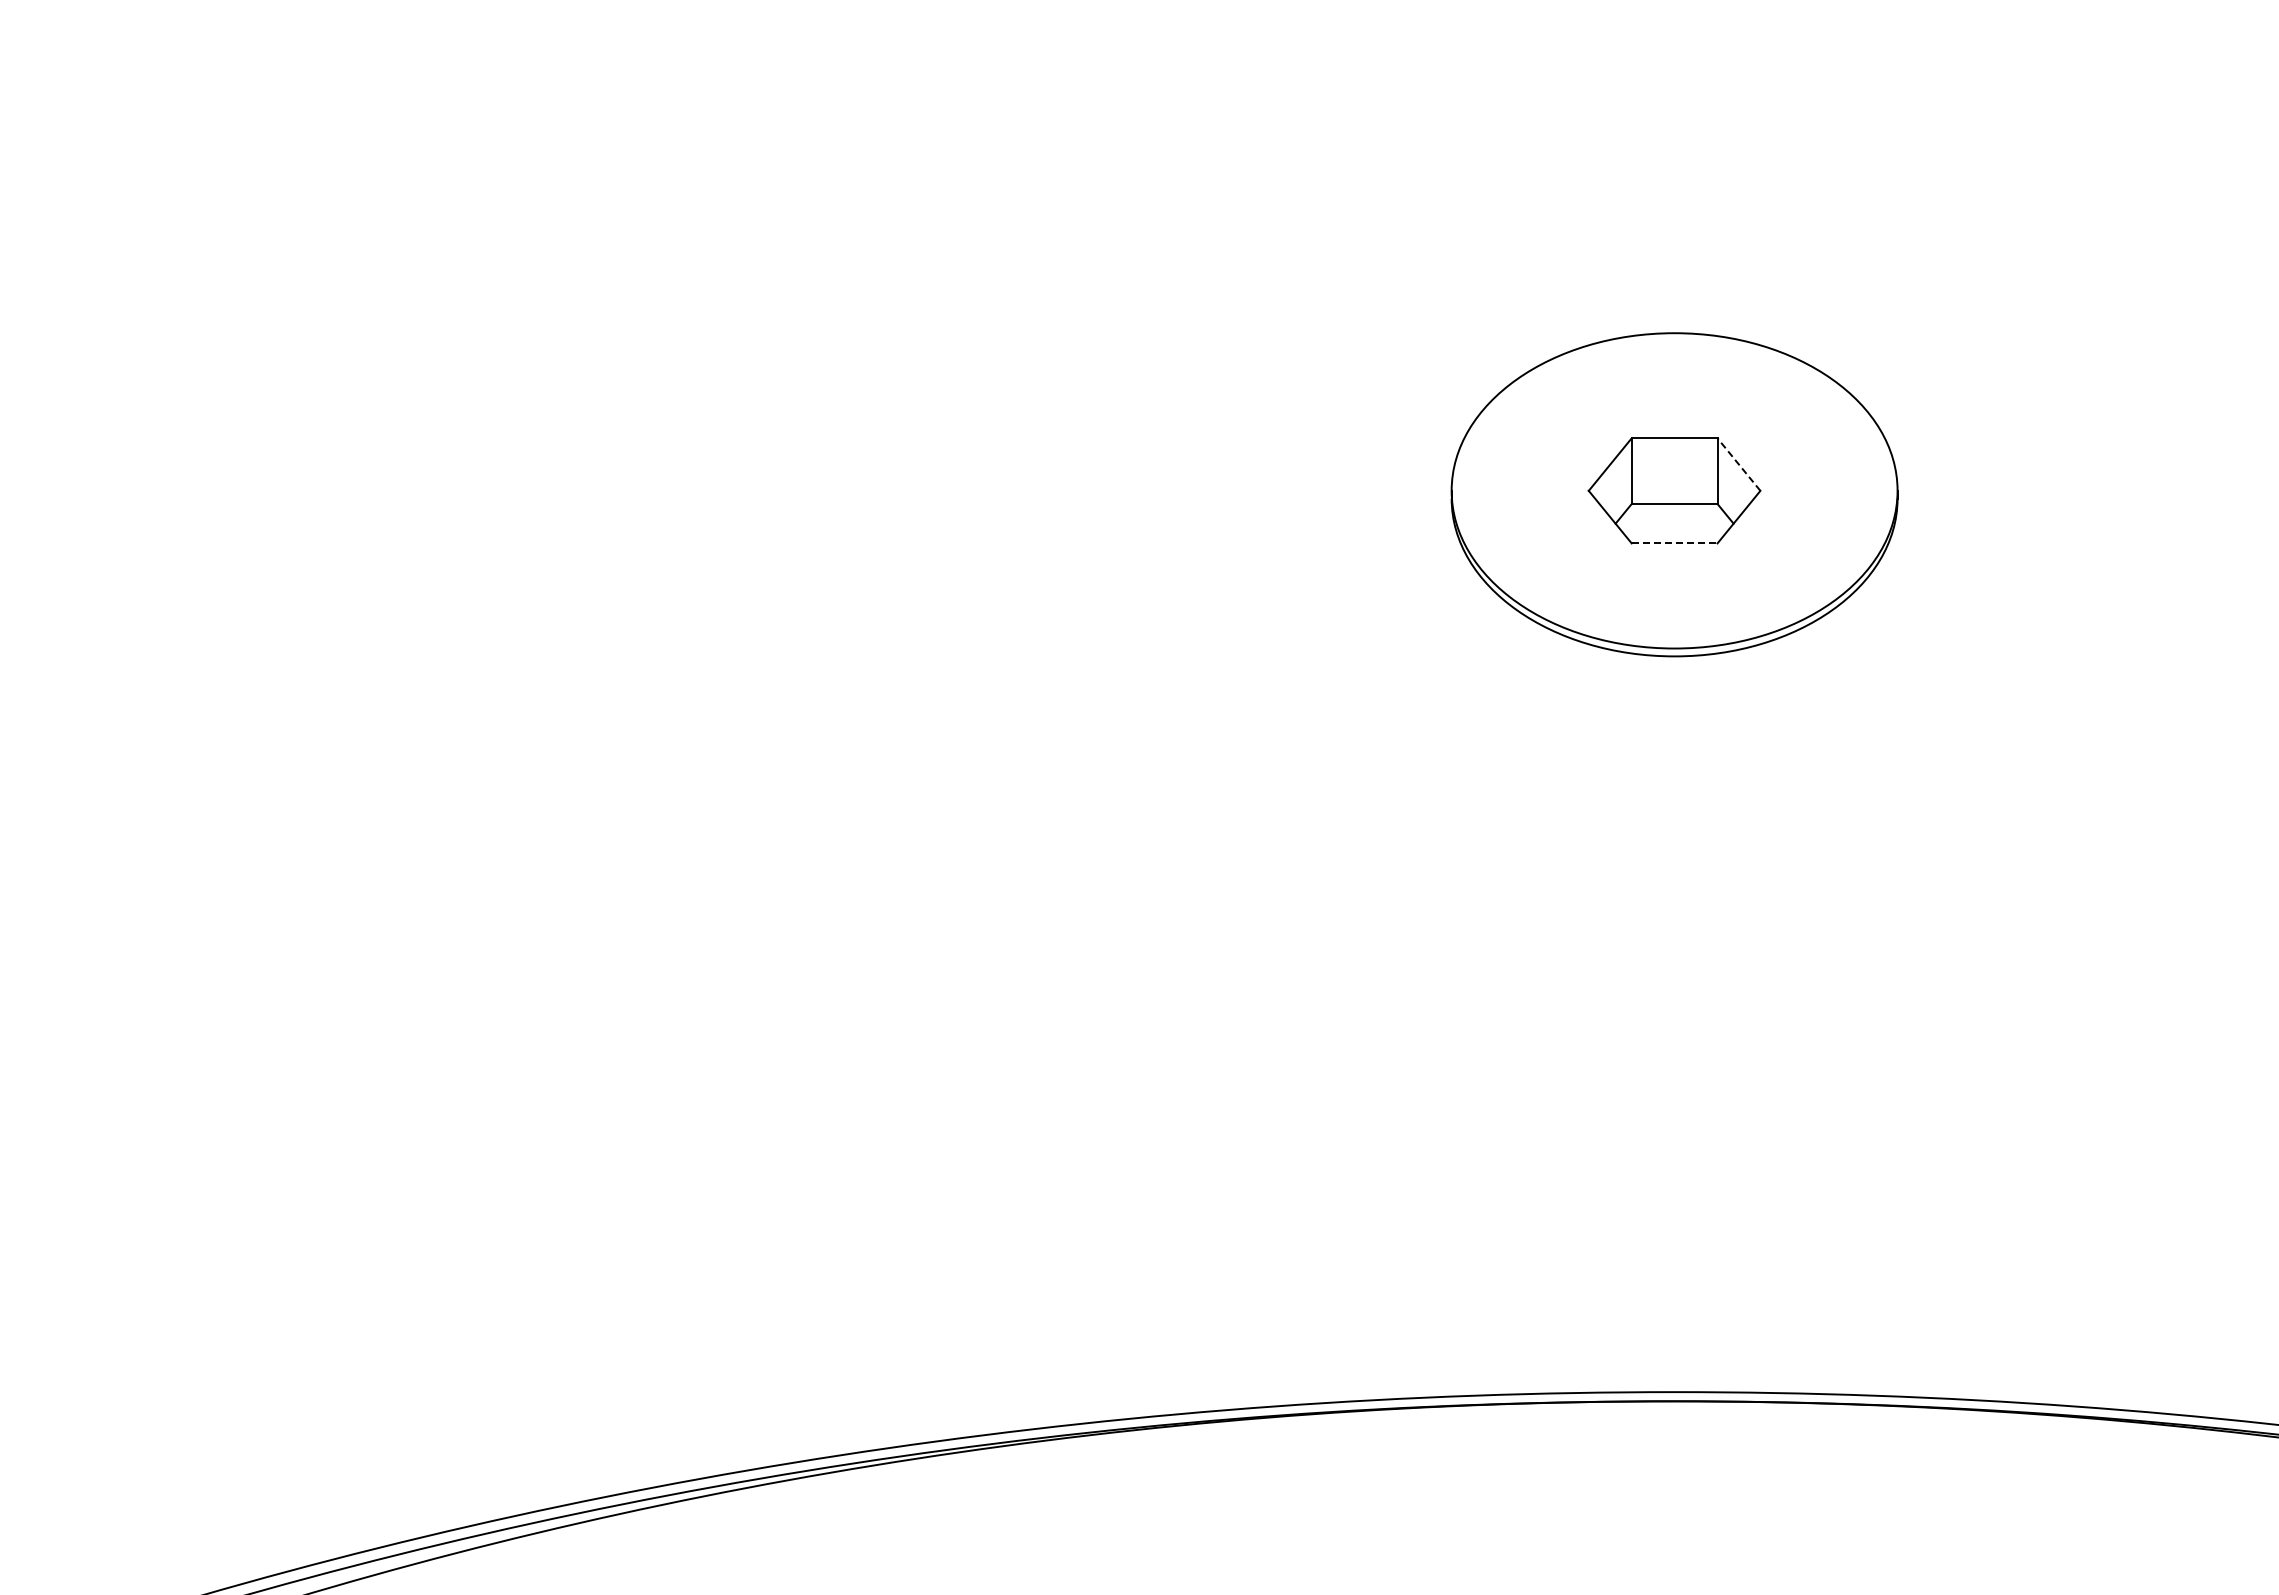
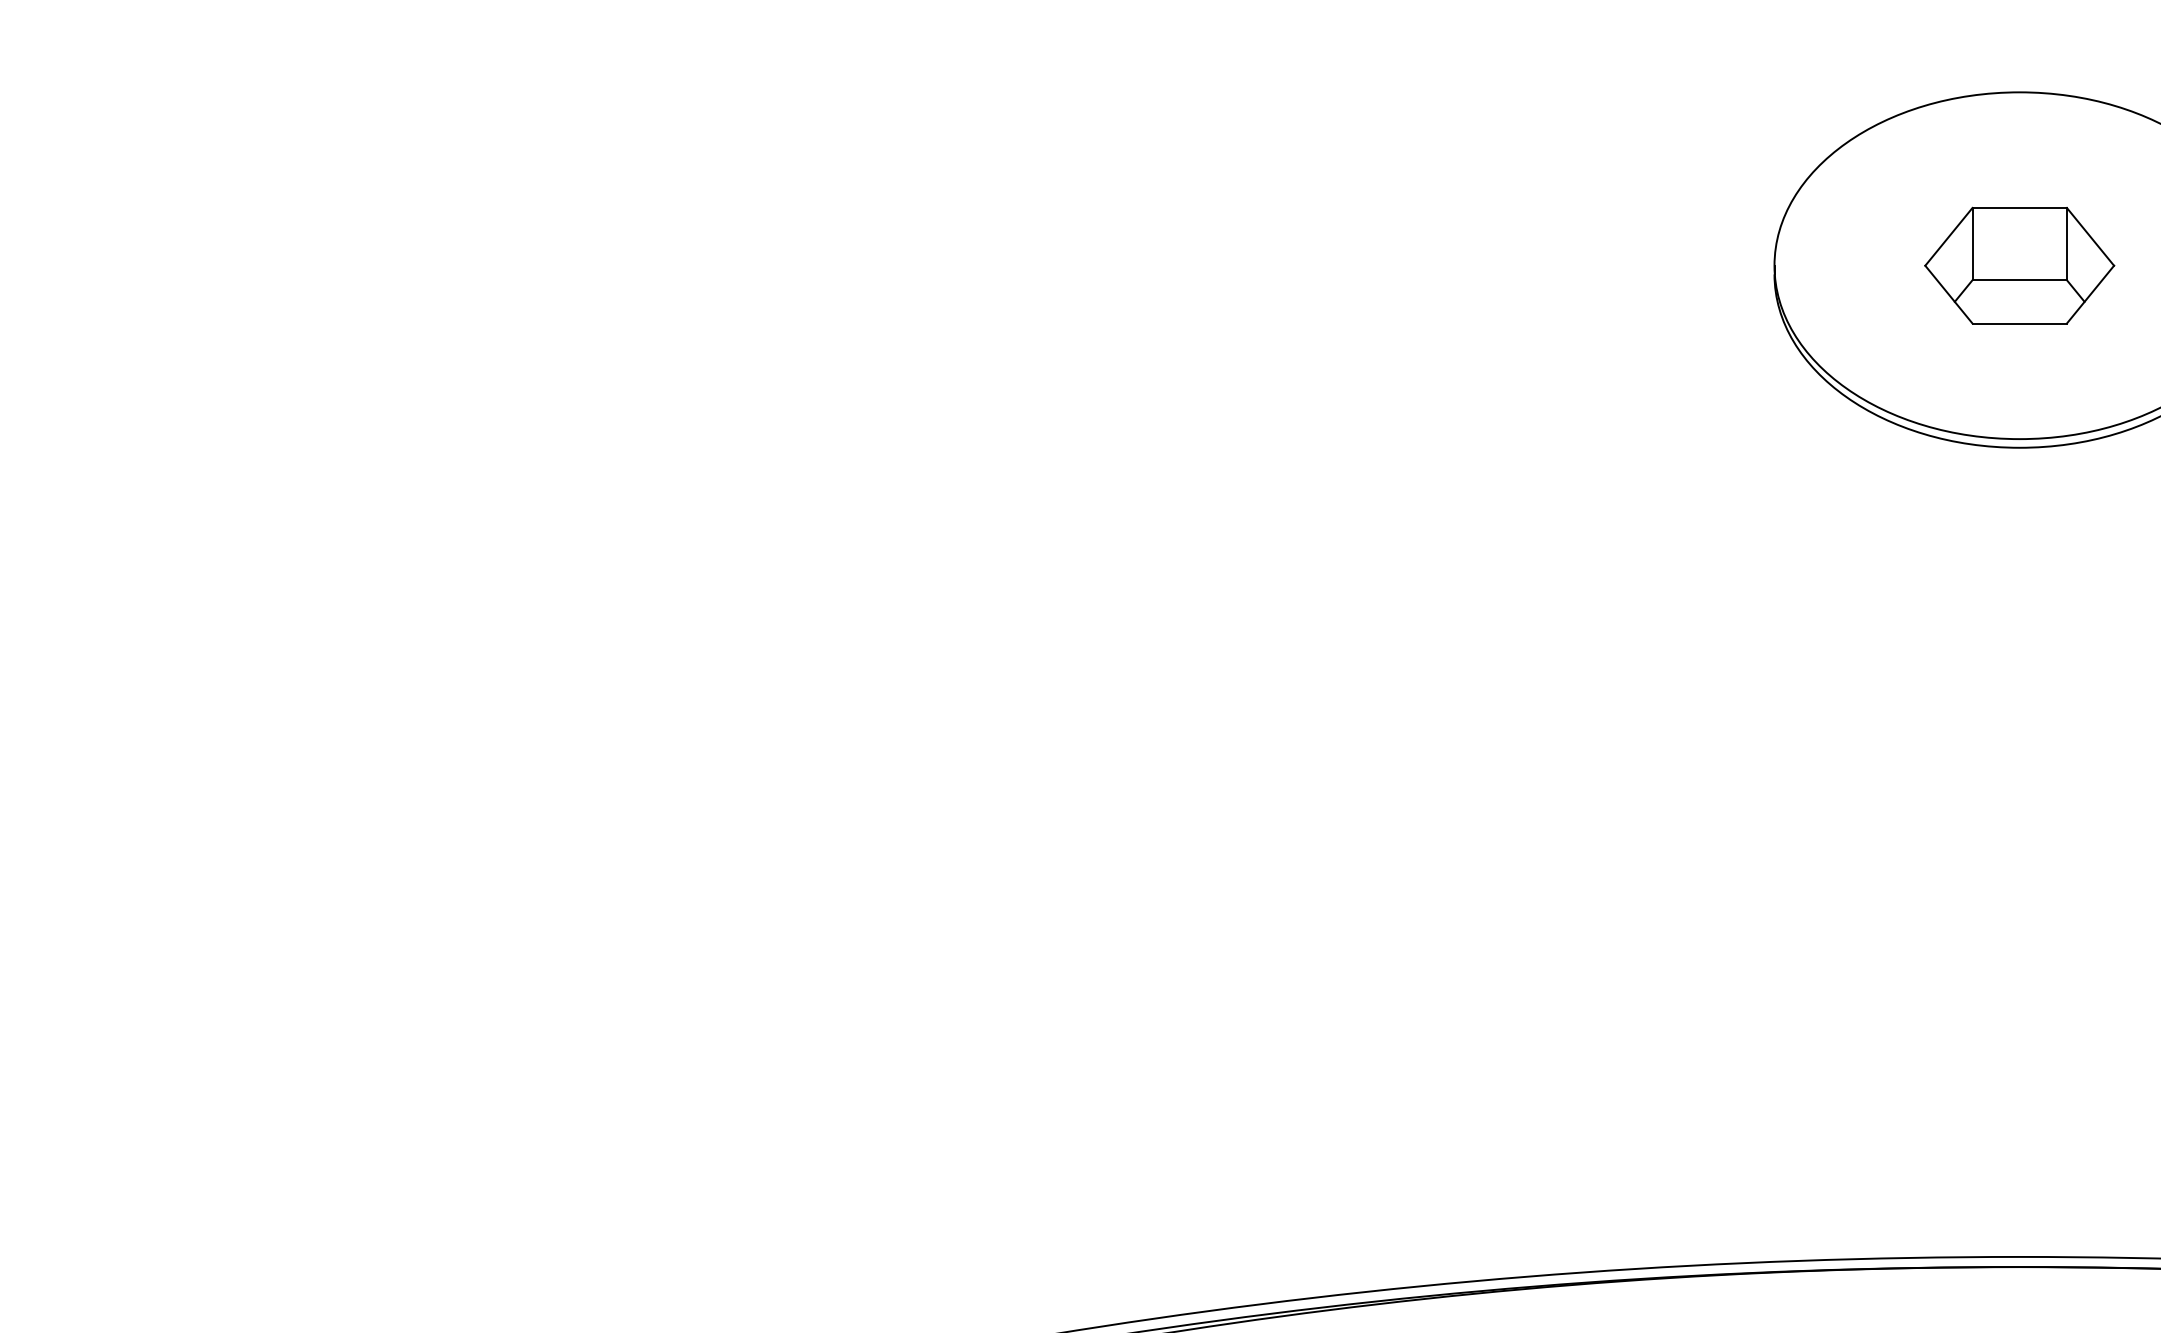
line: (1738, 464) -> (2089, 236), dashed -> solid
line: (1674, 543) -> (2019, 323), dashed -> solid

